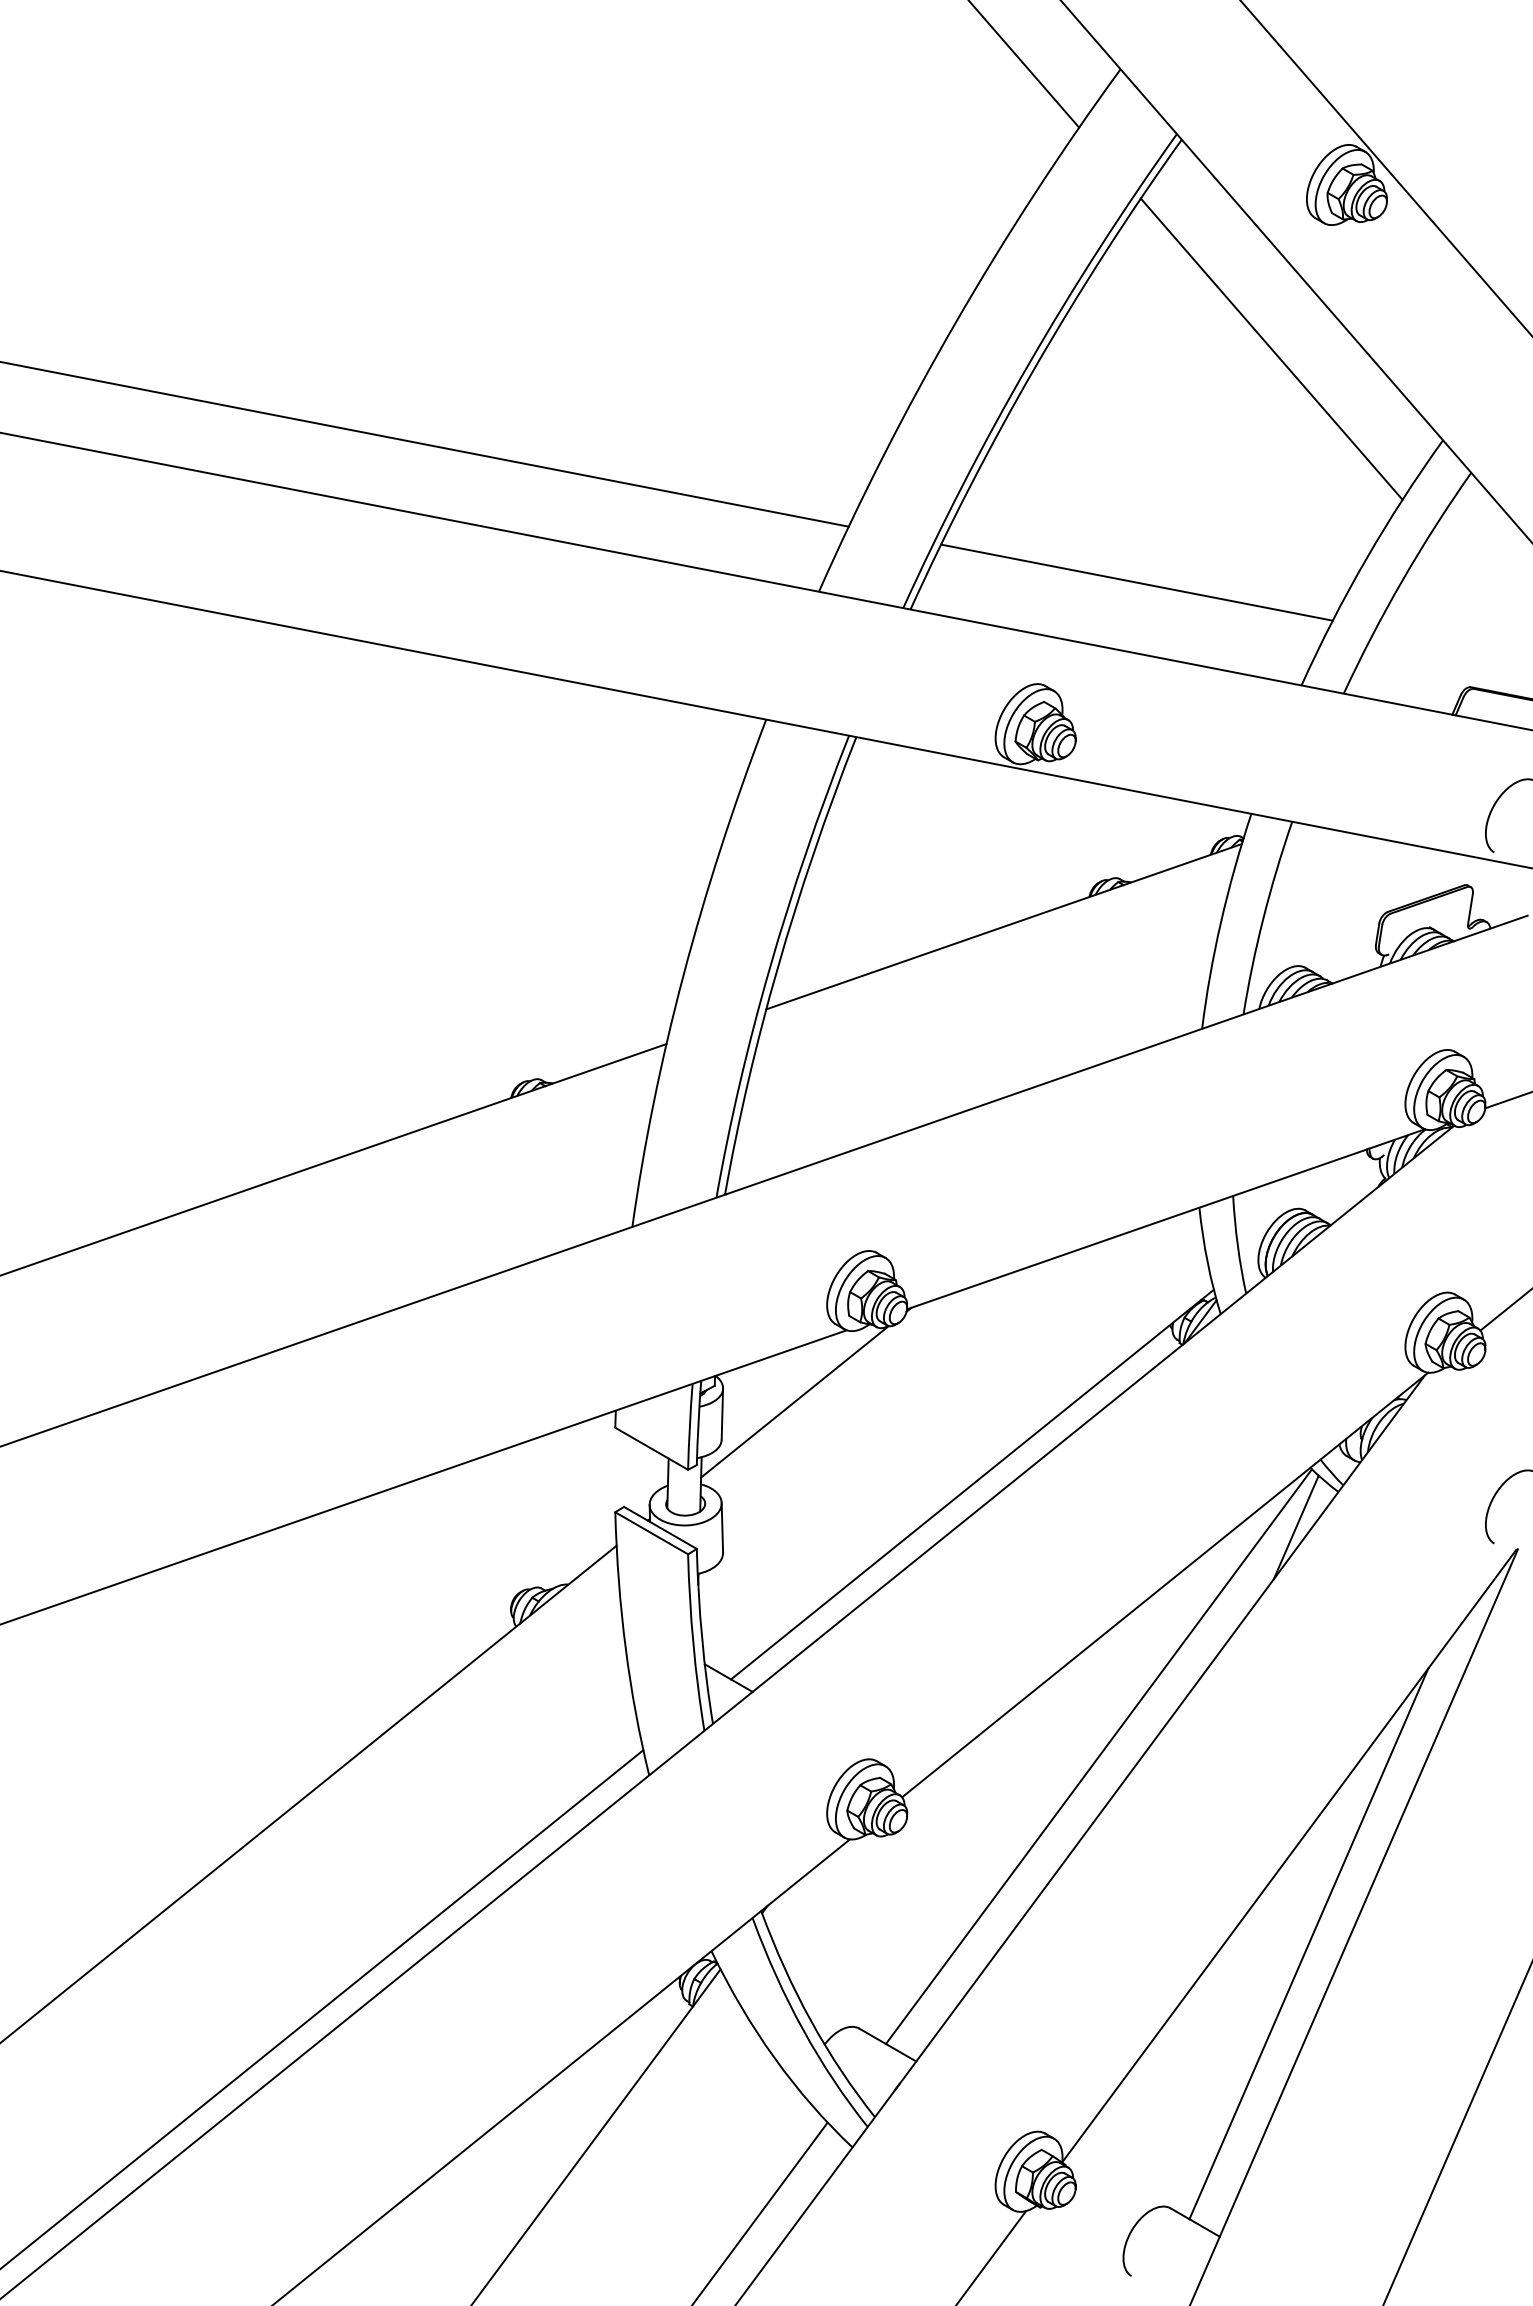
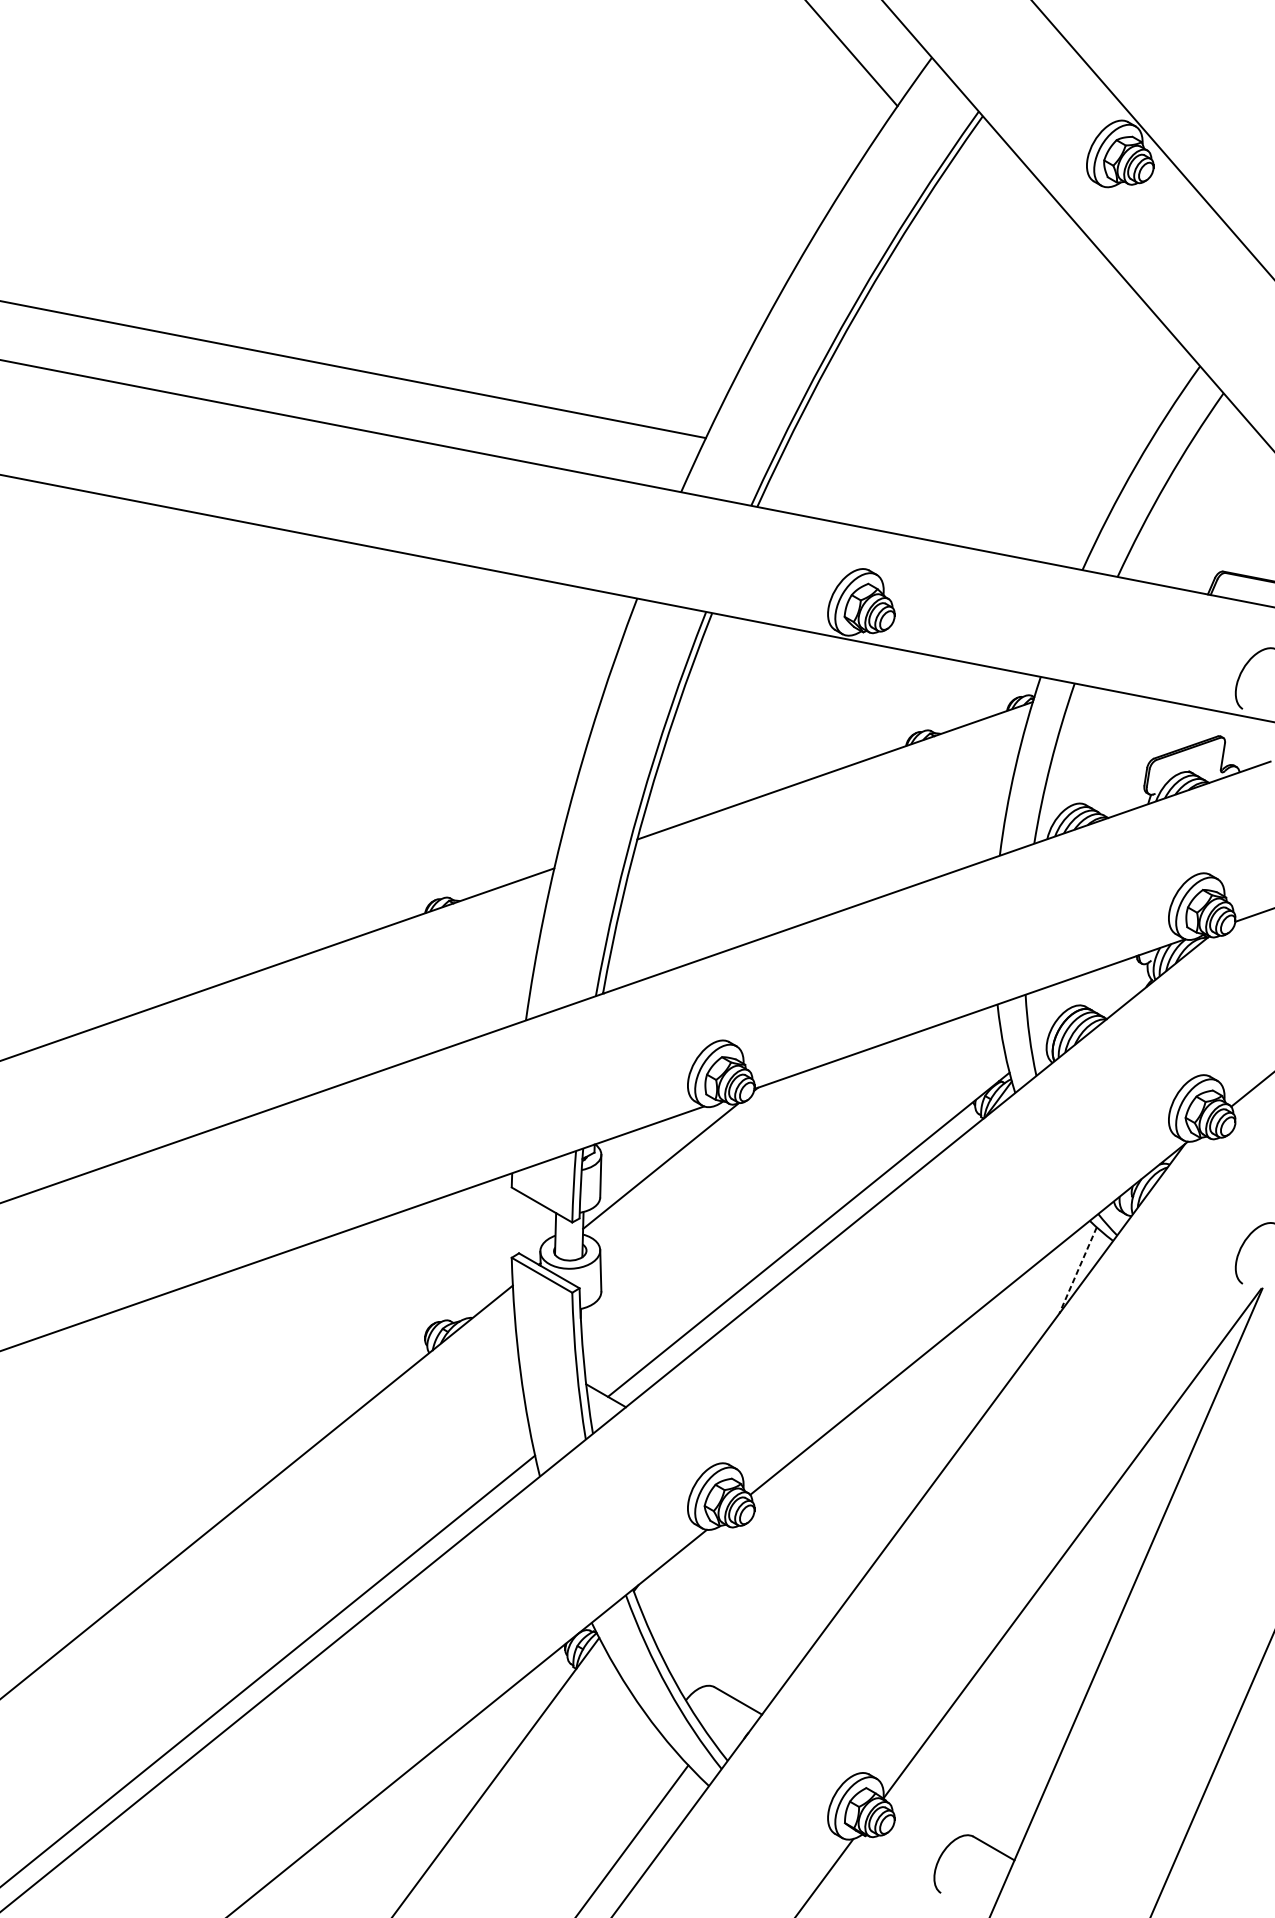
line: (1271, 348) -> (1057, 289), removed
line: (1136, 582) -> (945, 484), removed
line: (1296, 1527) -> (1078, 1270), solid -> dashed
line: (1098, 1756) -> (913, 1460), removed
line: (1308, 1943) -> (1088, 1616), removed

